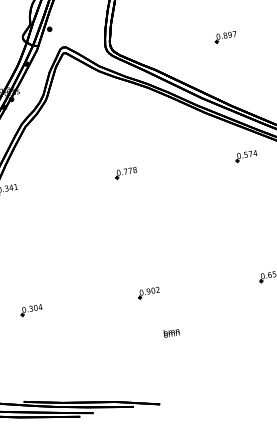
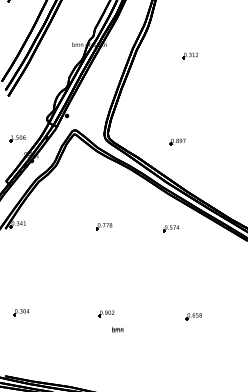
part: (225, 36) -> (177, 141), moved
part: (246, 155) -> (171, 228), moved
text: (171, 332) -> (117, 329), moved

